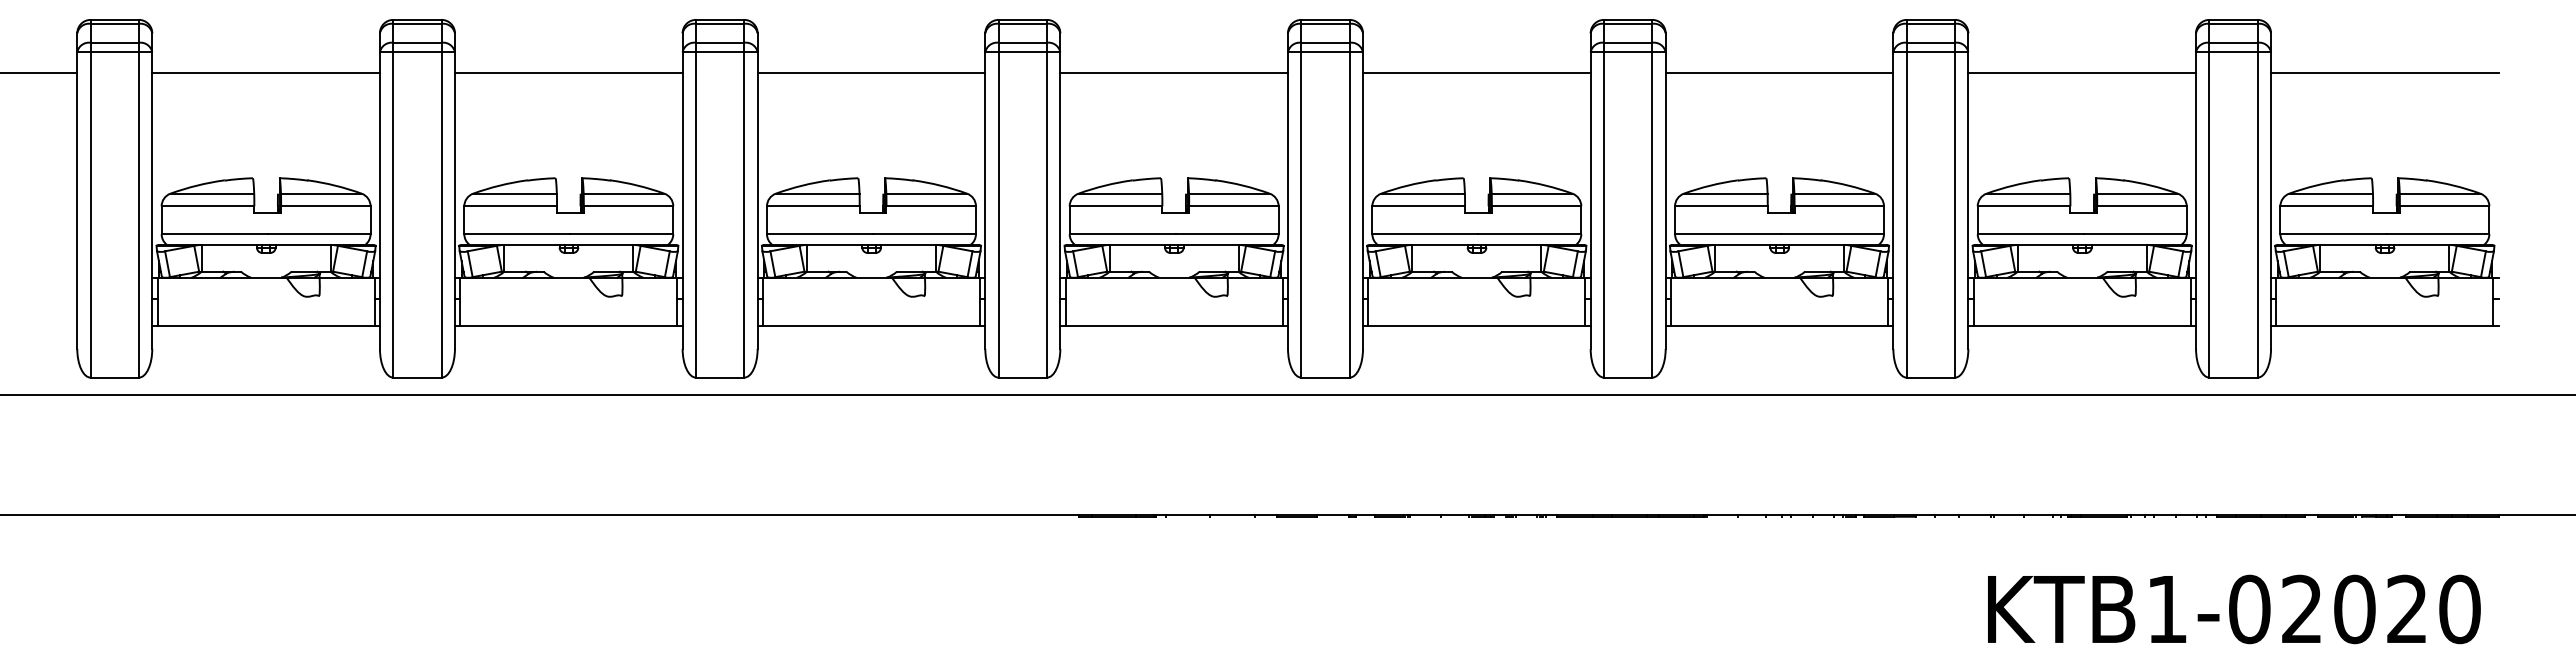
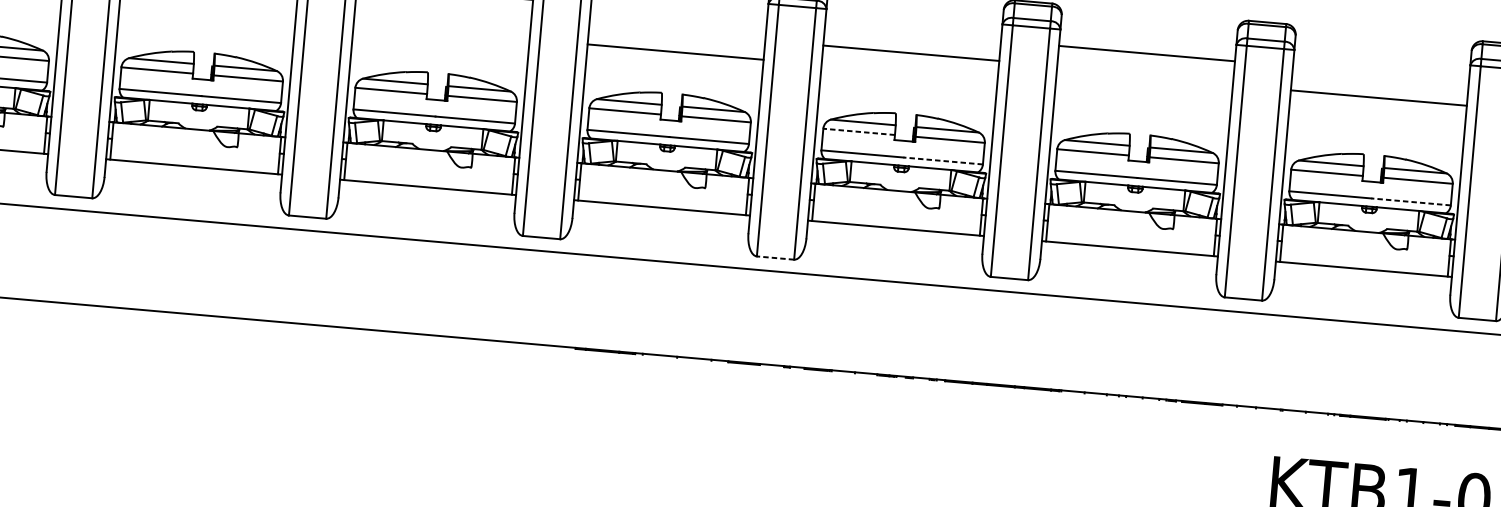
line: (1174, 73) -> (675, 52), moved
line: (1476, 73) -> (911, 53), moved
line: (2082, 73) -> (1379, 98), moved
line: (1418, 206) -> (858, 132), solid -> dashed
line: (1529, 234) -> (942, 161), solid -> dashed
line: (2134, 234) -> (1410, 202), solid -> dashed
line: (1325, 377) -> (775, 257), solid -> dashed

